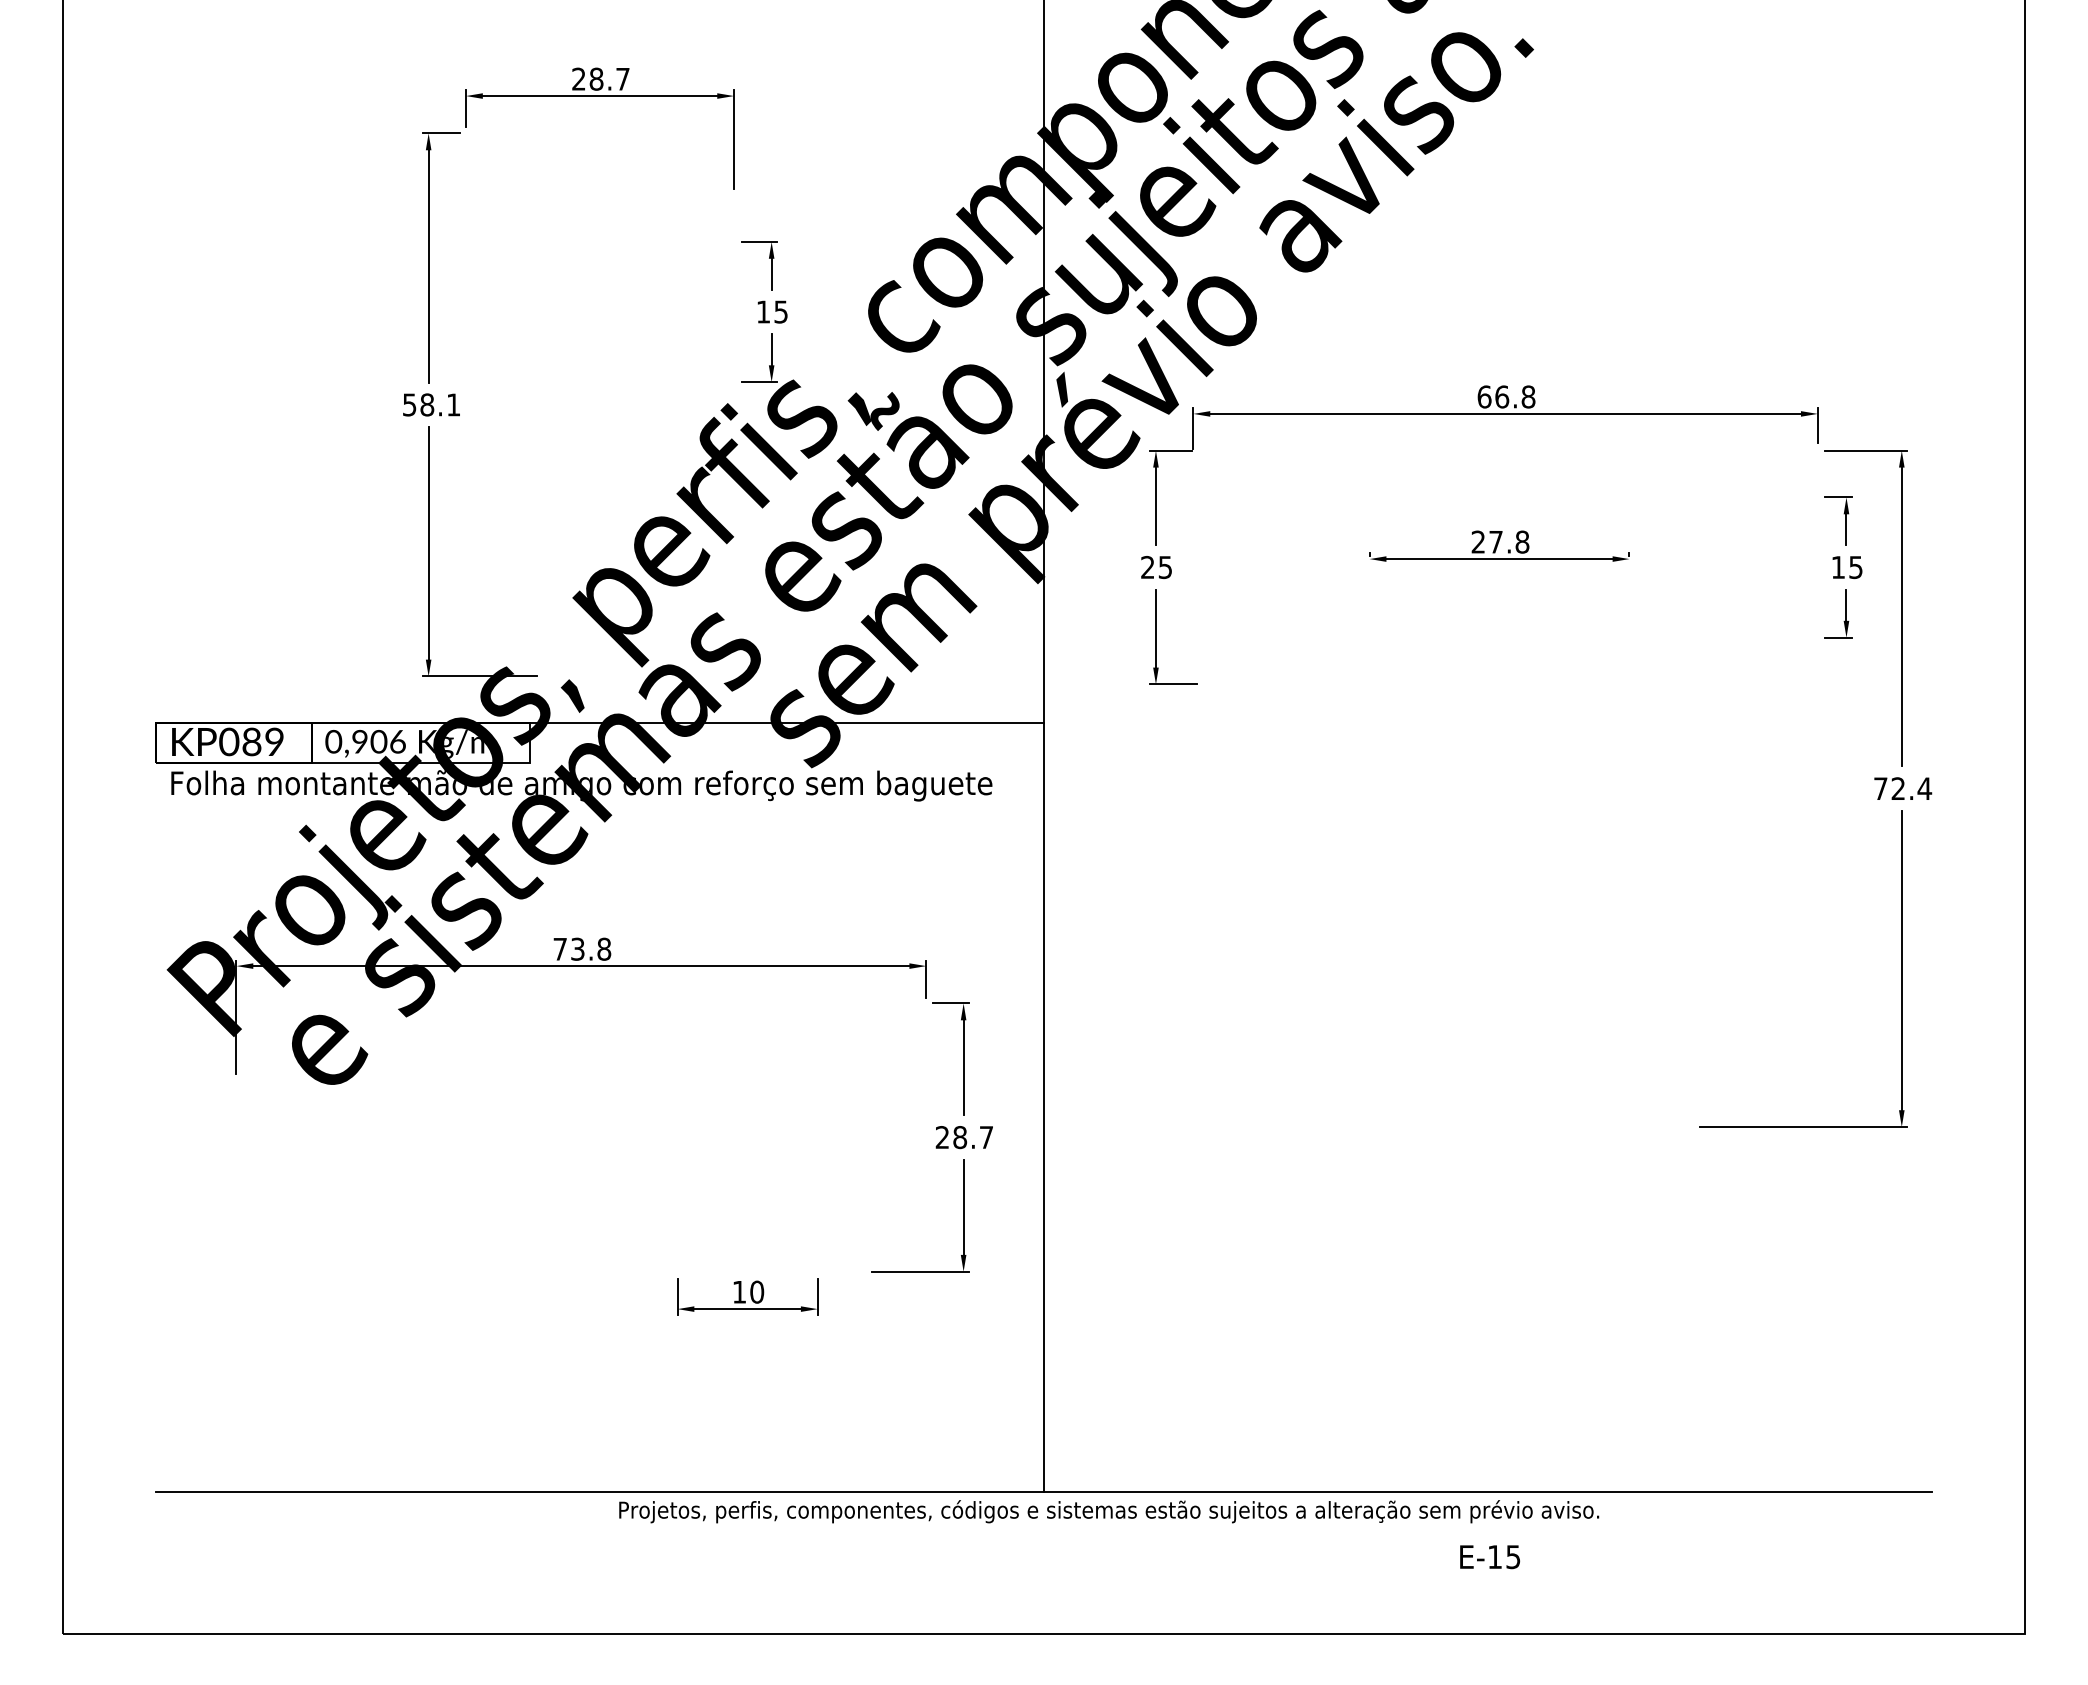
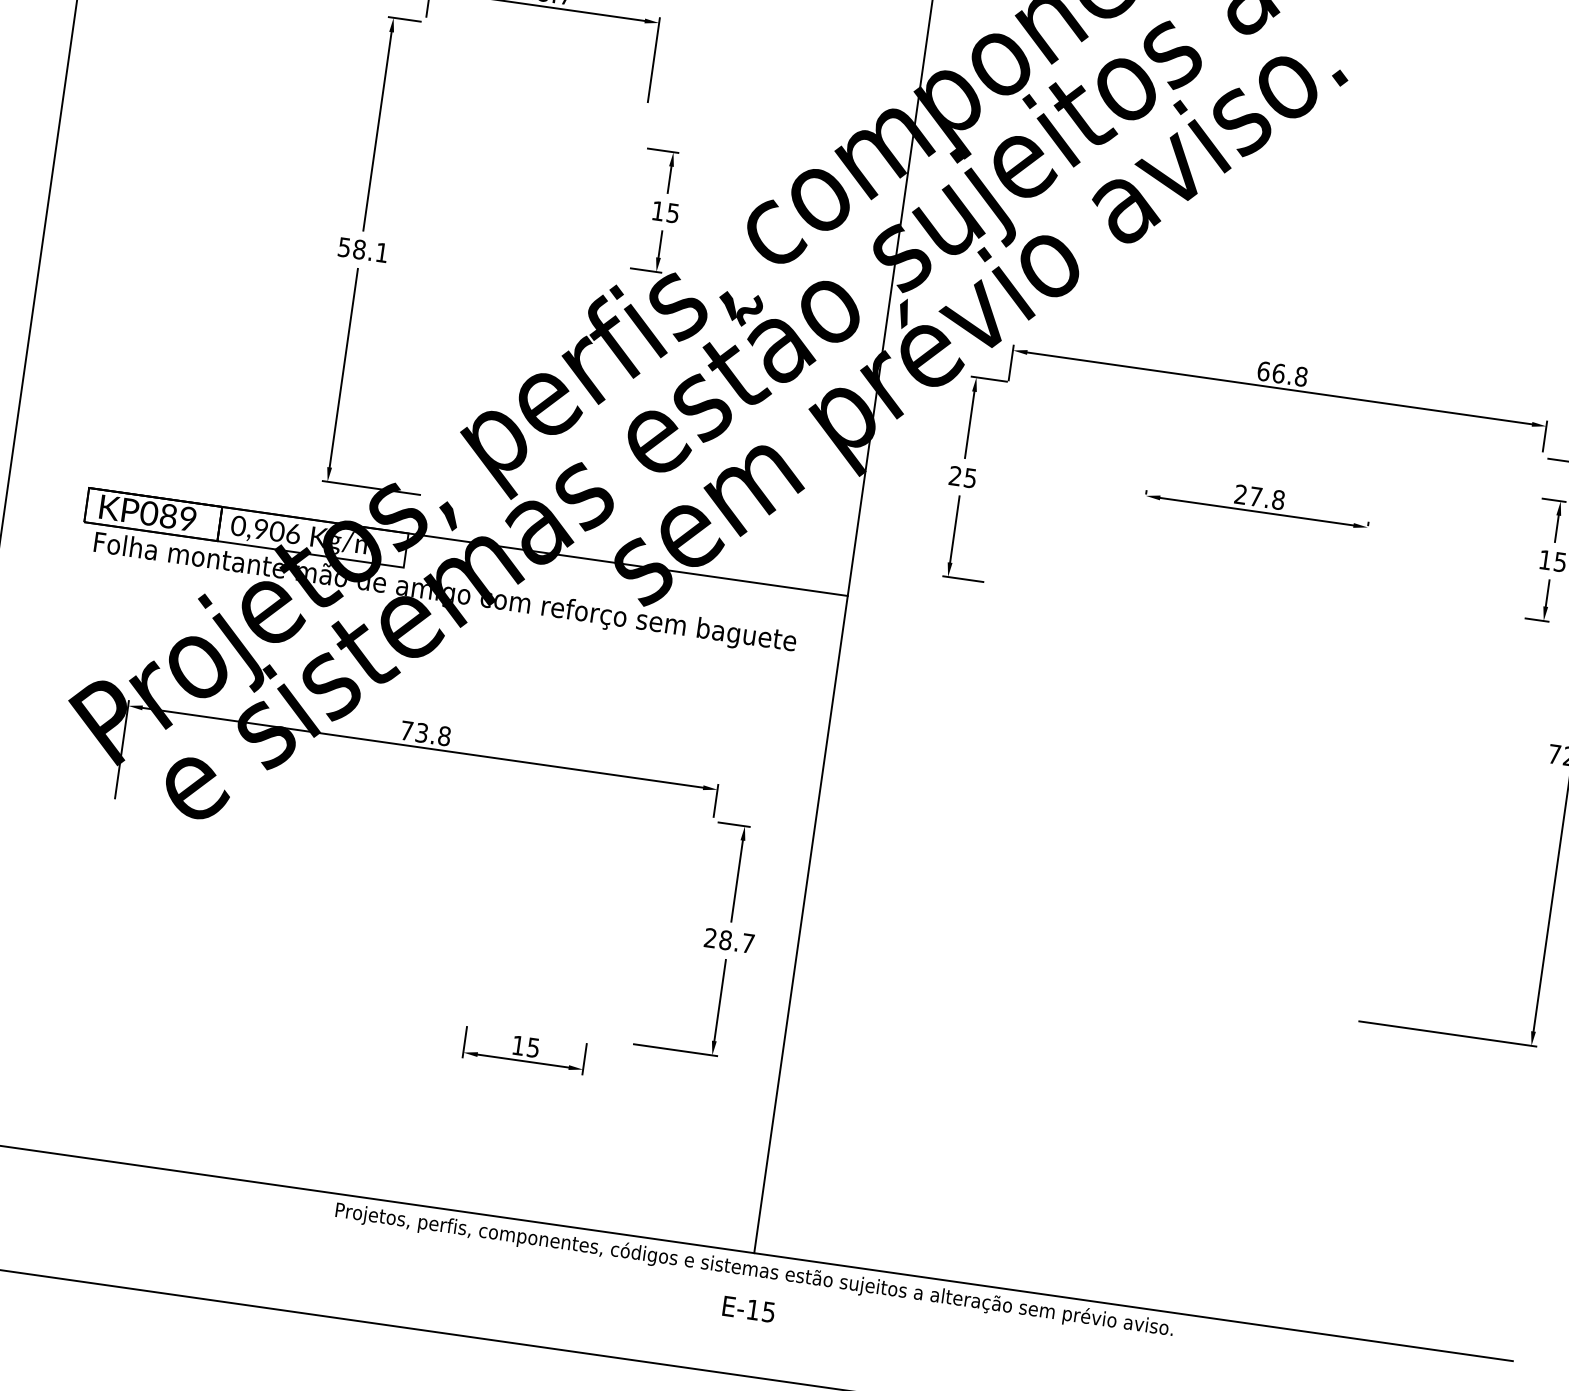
text: (757, 1291) -> (533, 1047), 10 -> 15
text: (1109, 1511) -> (754, 1270), moved
text: (1489, 1557) -> (748, 1309), moved

